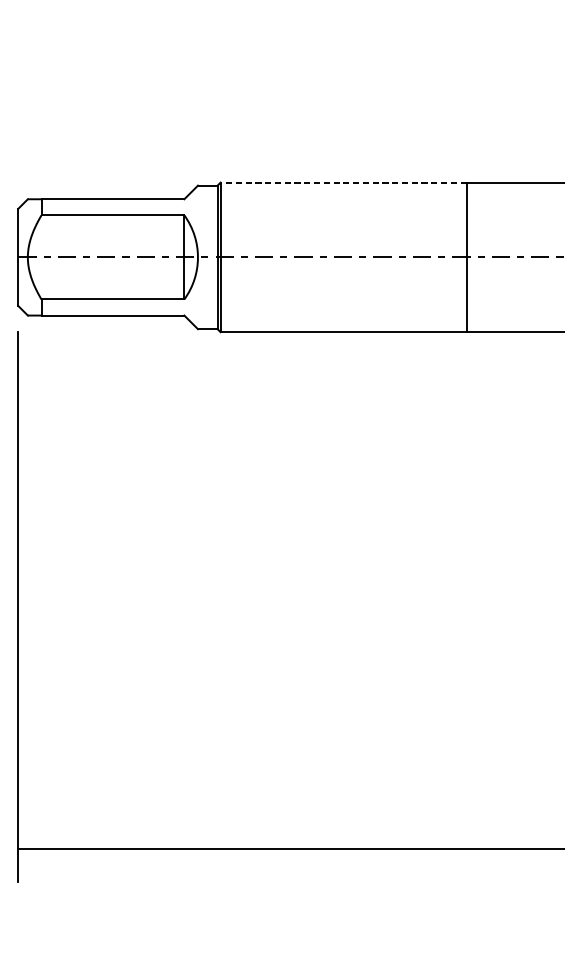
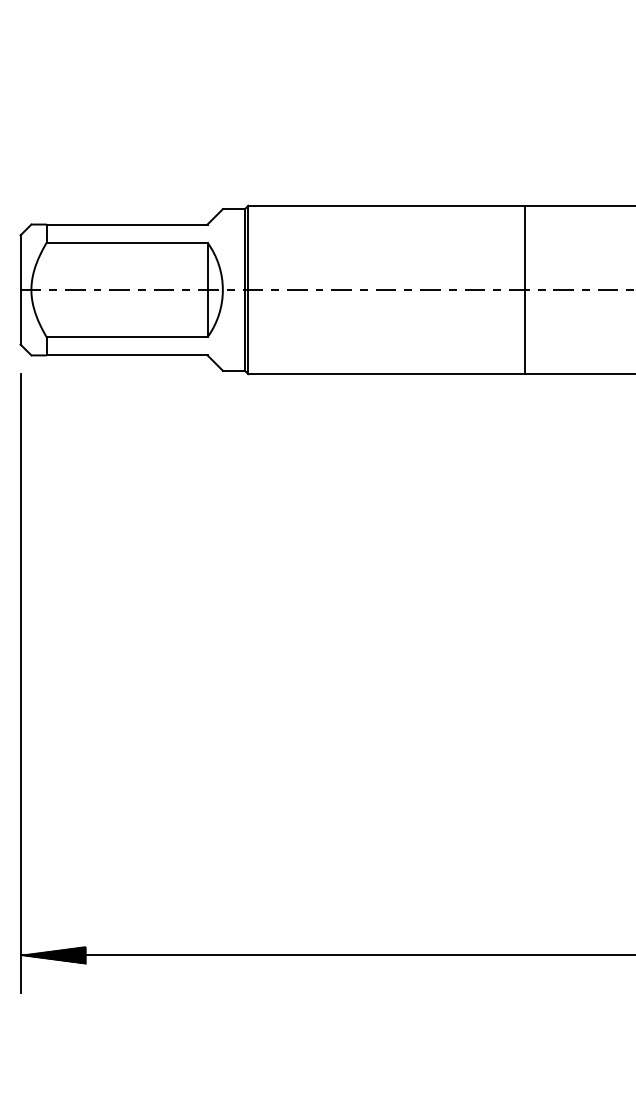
line: (343, 182) -> (386, 205), dashed -> solid
hatch: (47, 847) -> (53, 954), added

